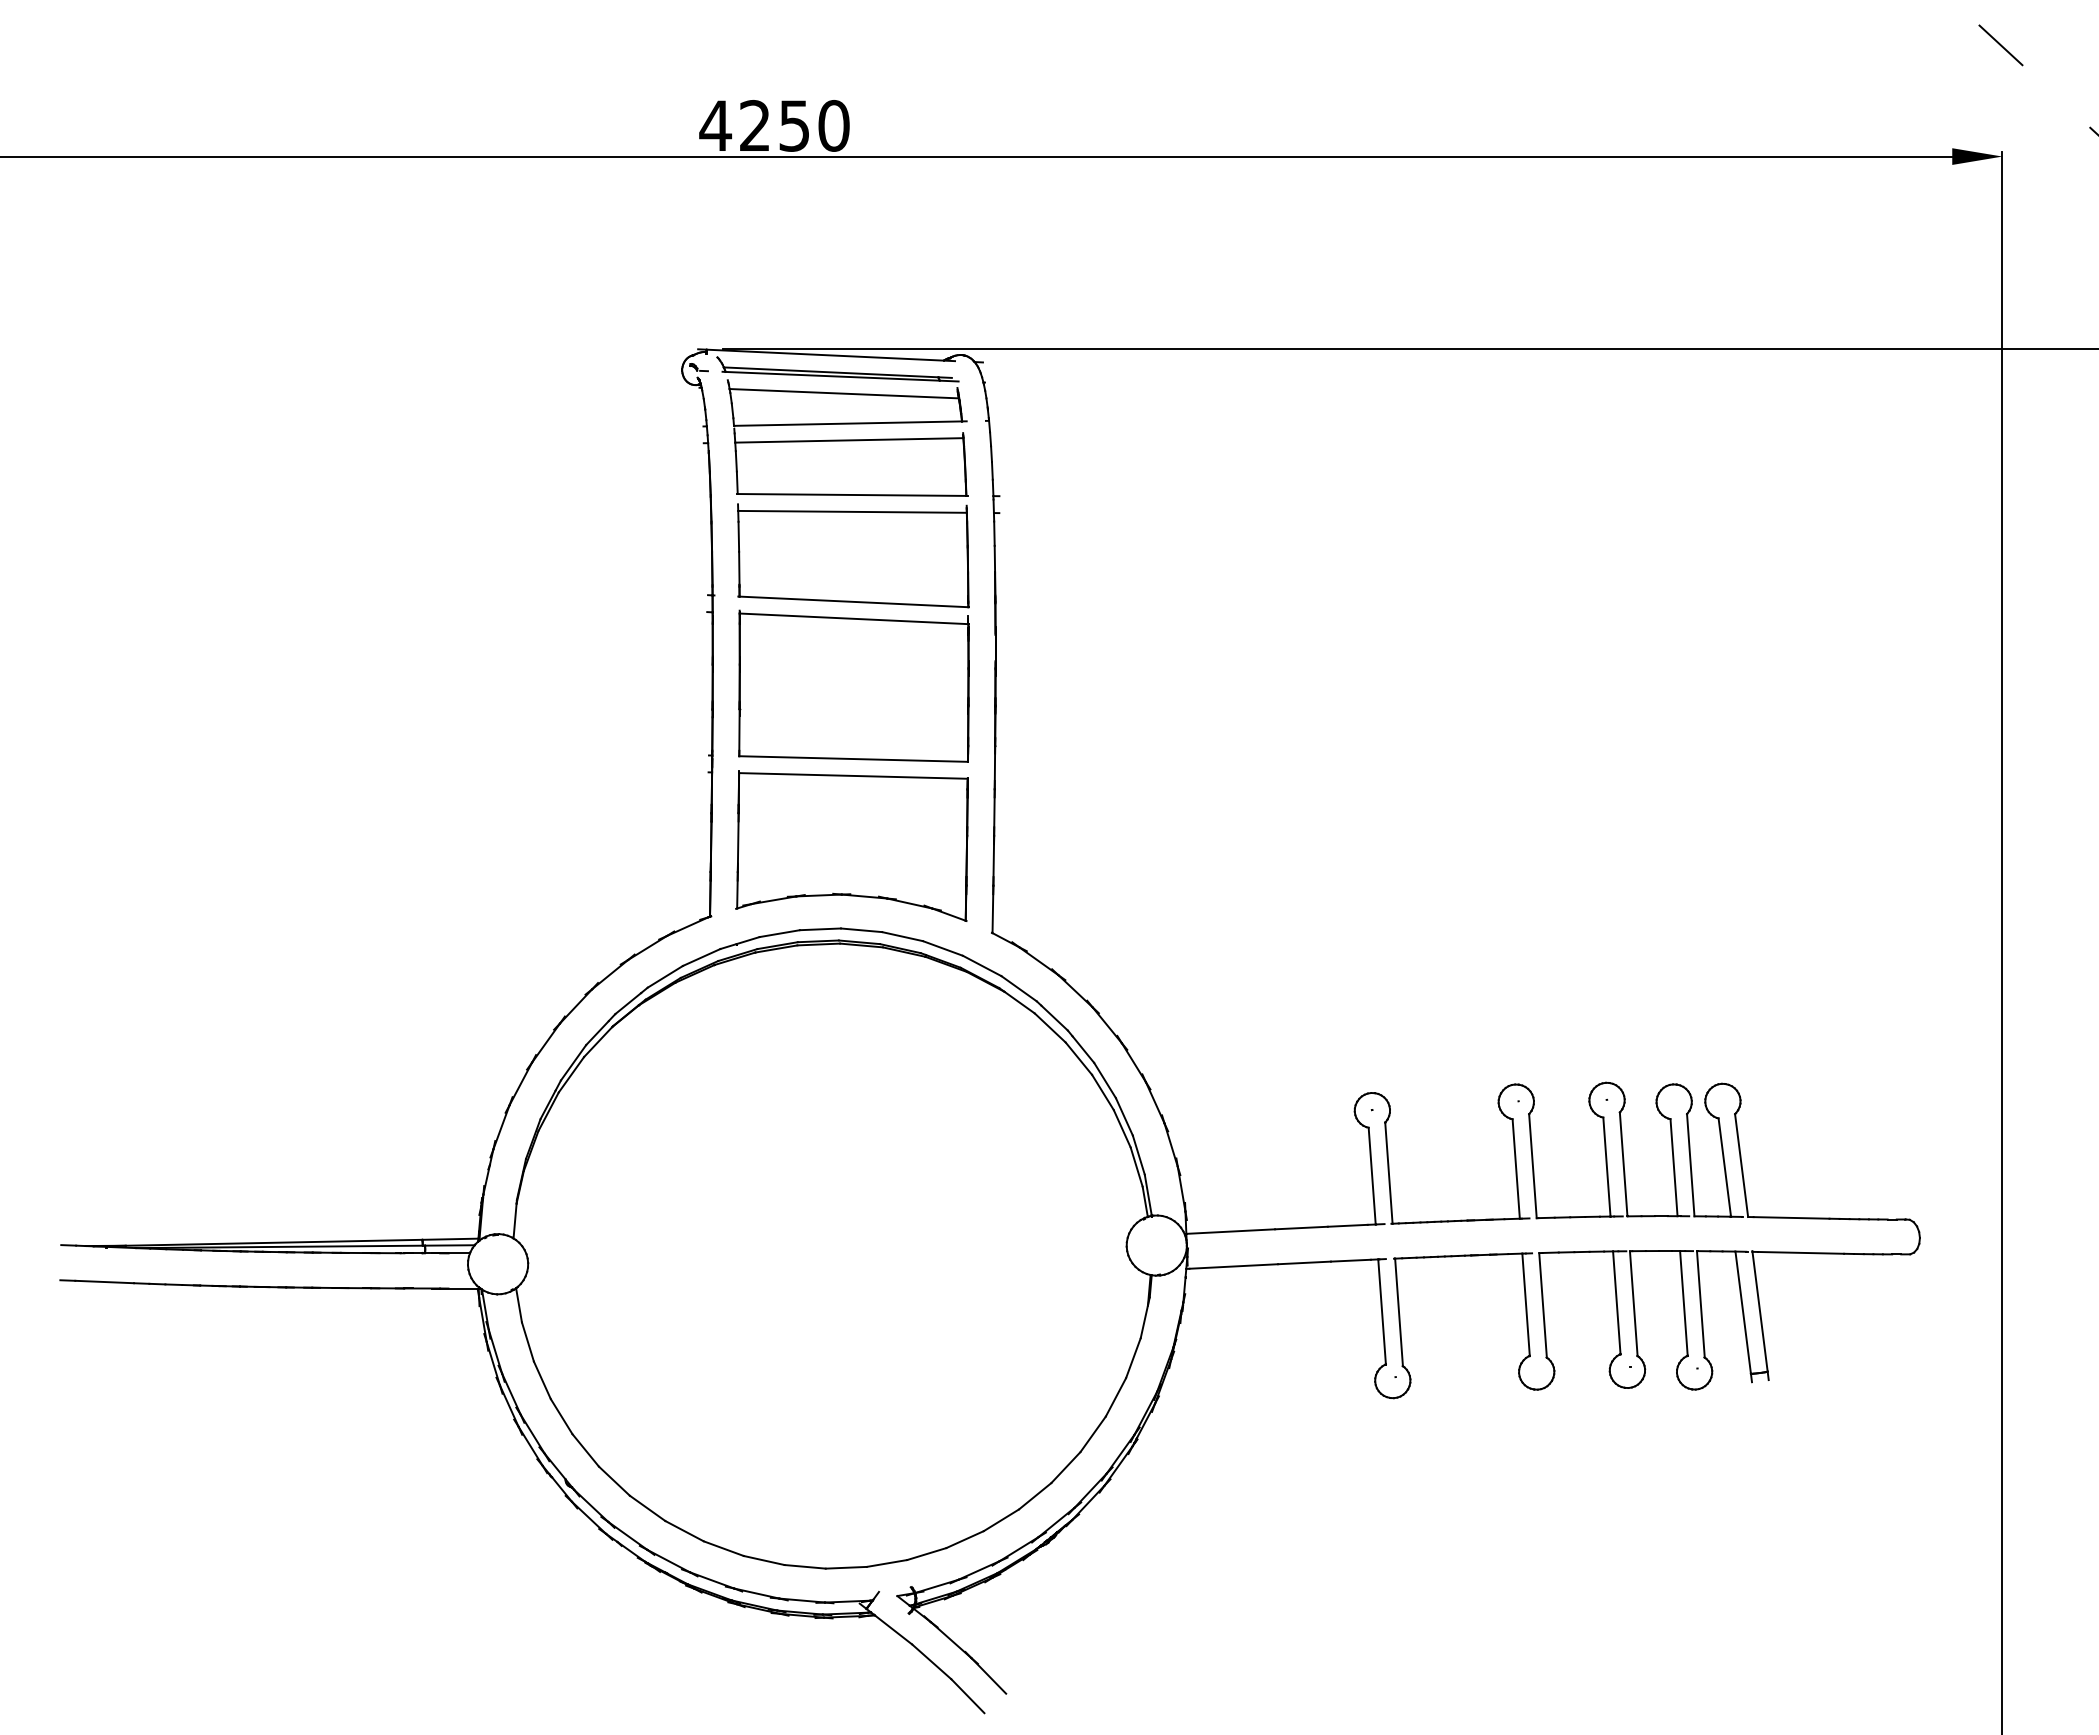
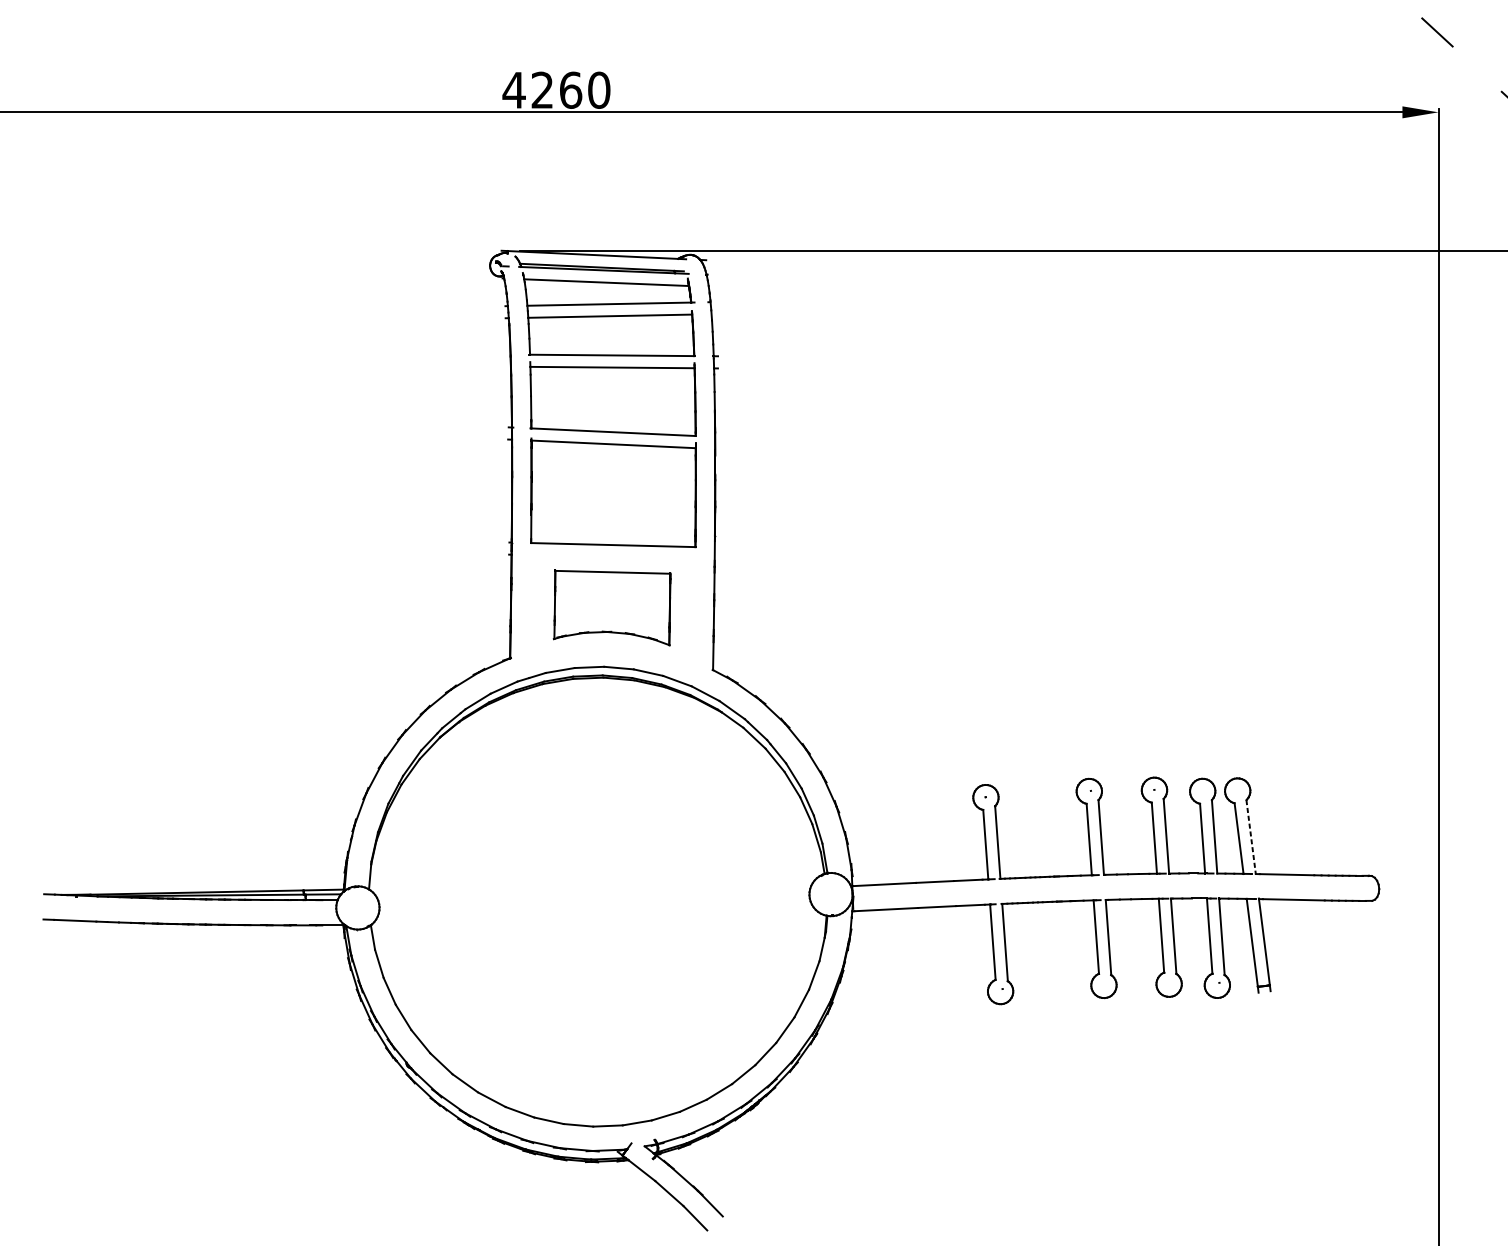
text: (794, 125) -> (570, 90), 4250 -> 4260
part: (851, 845) -> (611, 607), size x0.7
line: (1741, 1165) -> (1251, 837), solid -> dashed

